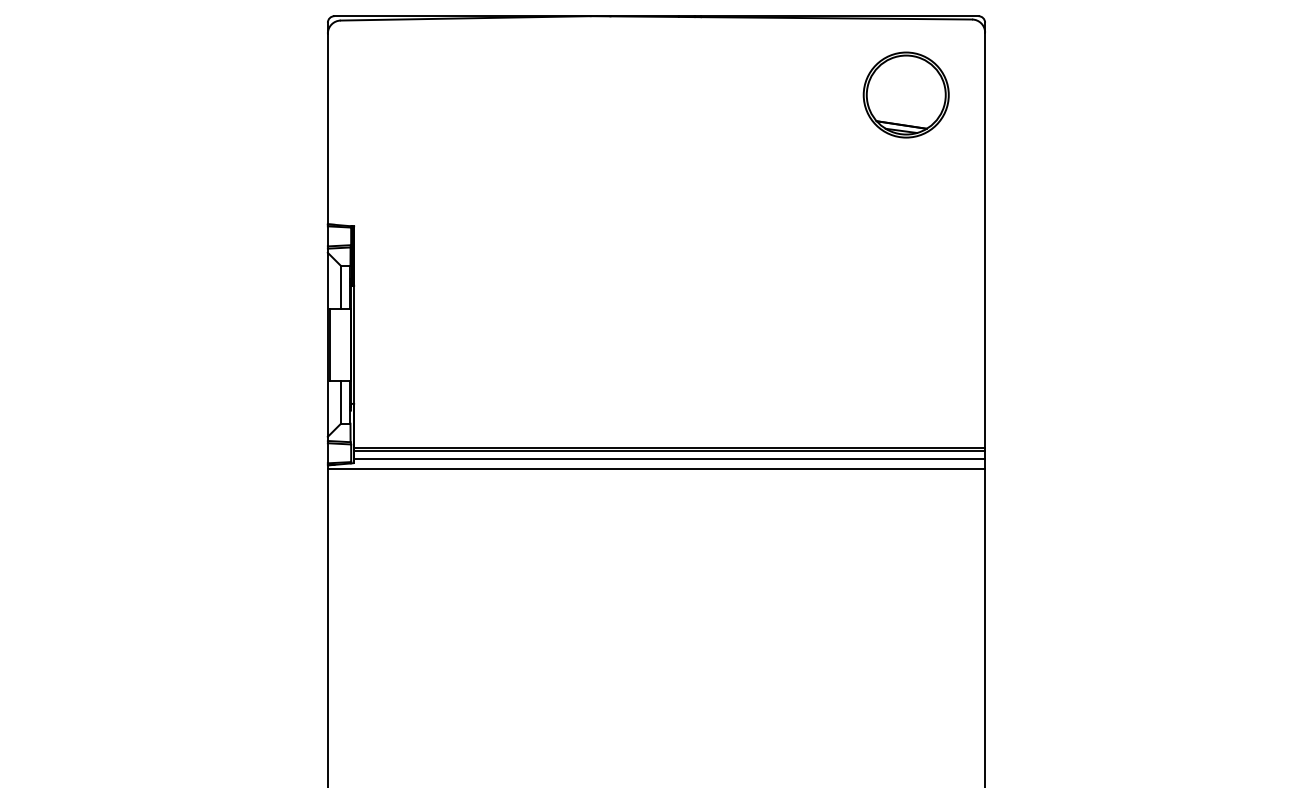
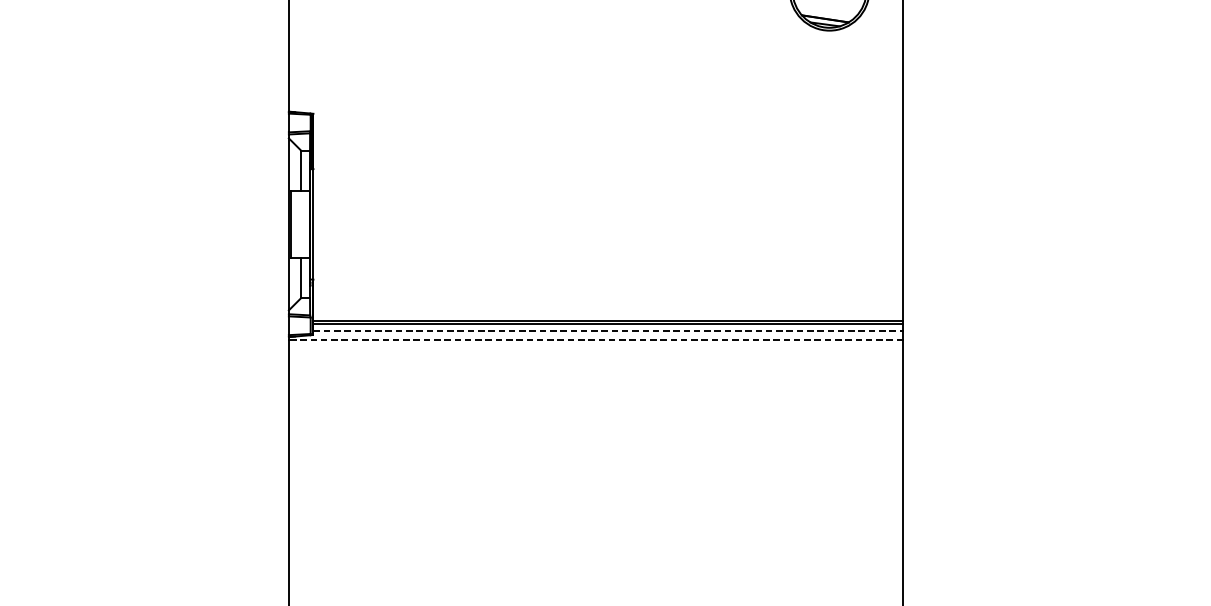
line: (670, 459) -> (609, 331), solid -> dashed
line: (656, 468) -> (596, 339), solid -> dashed

